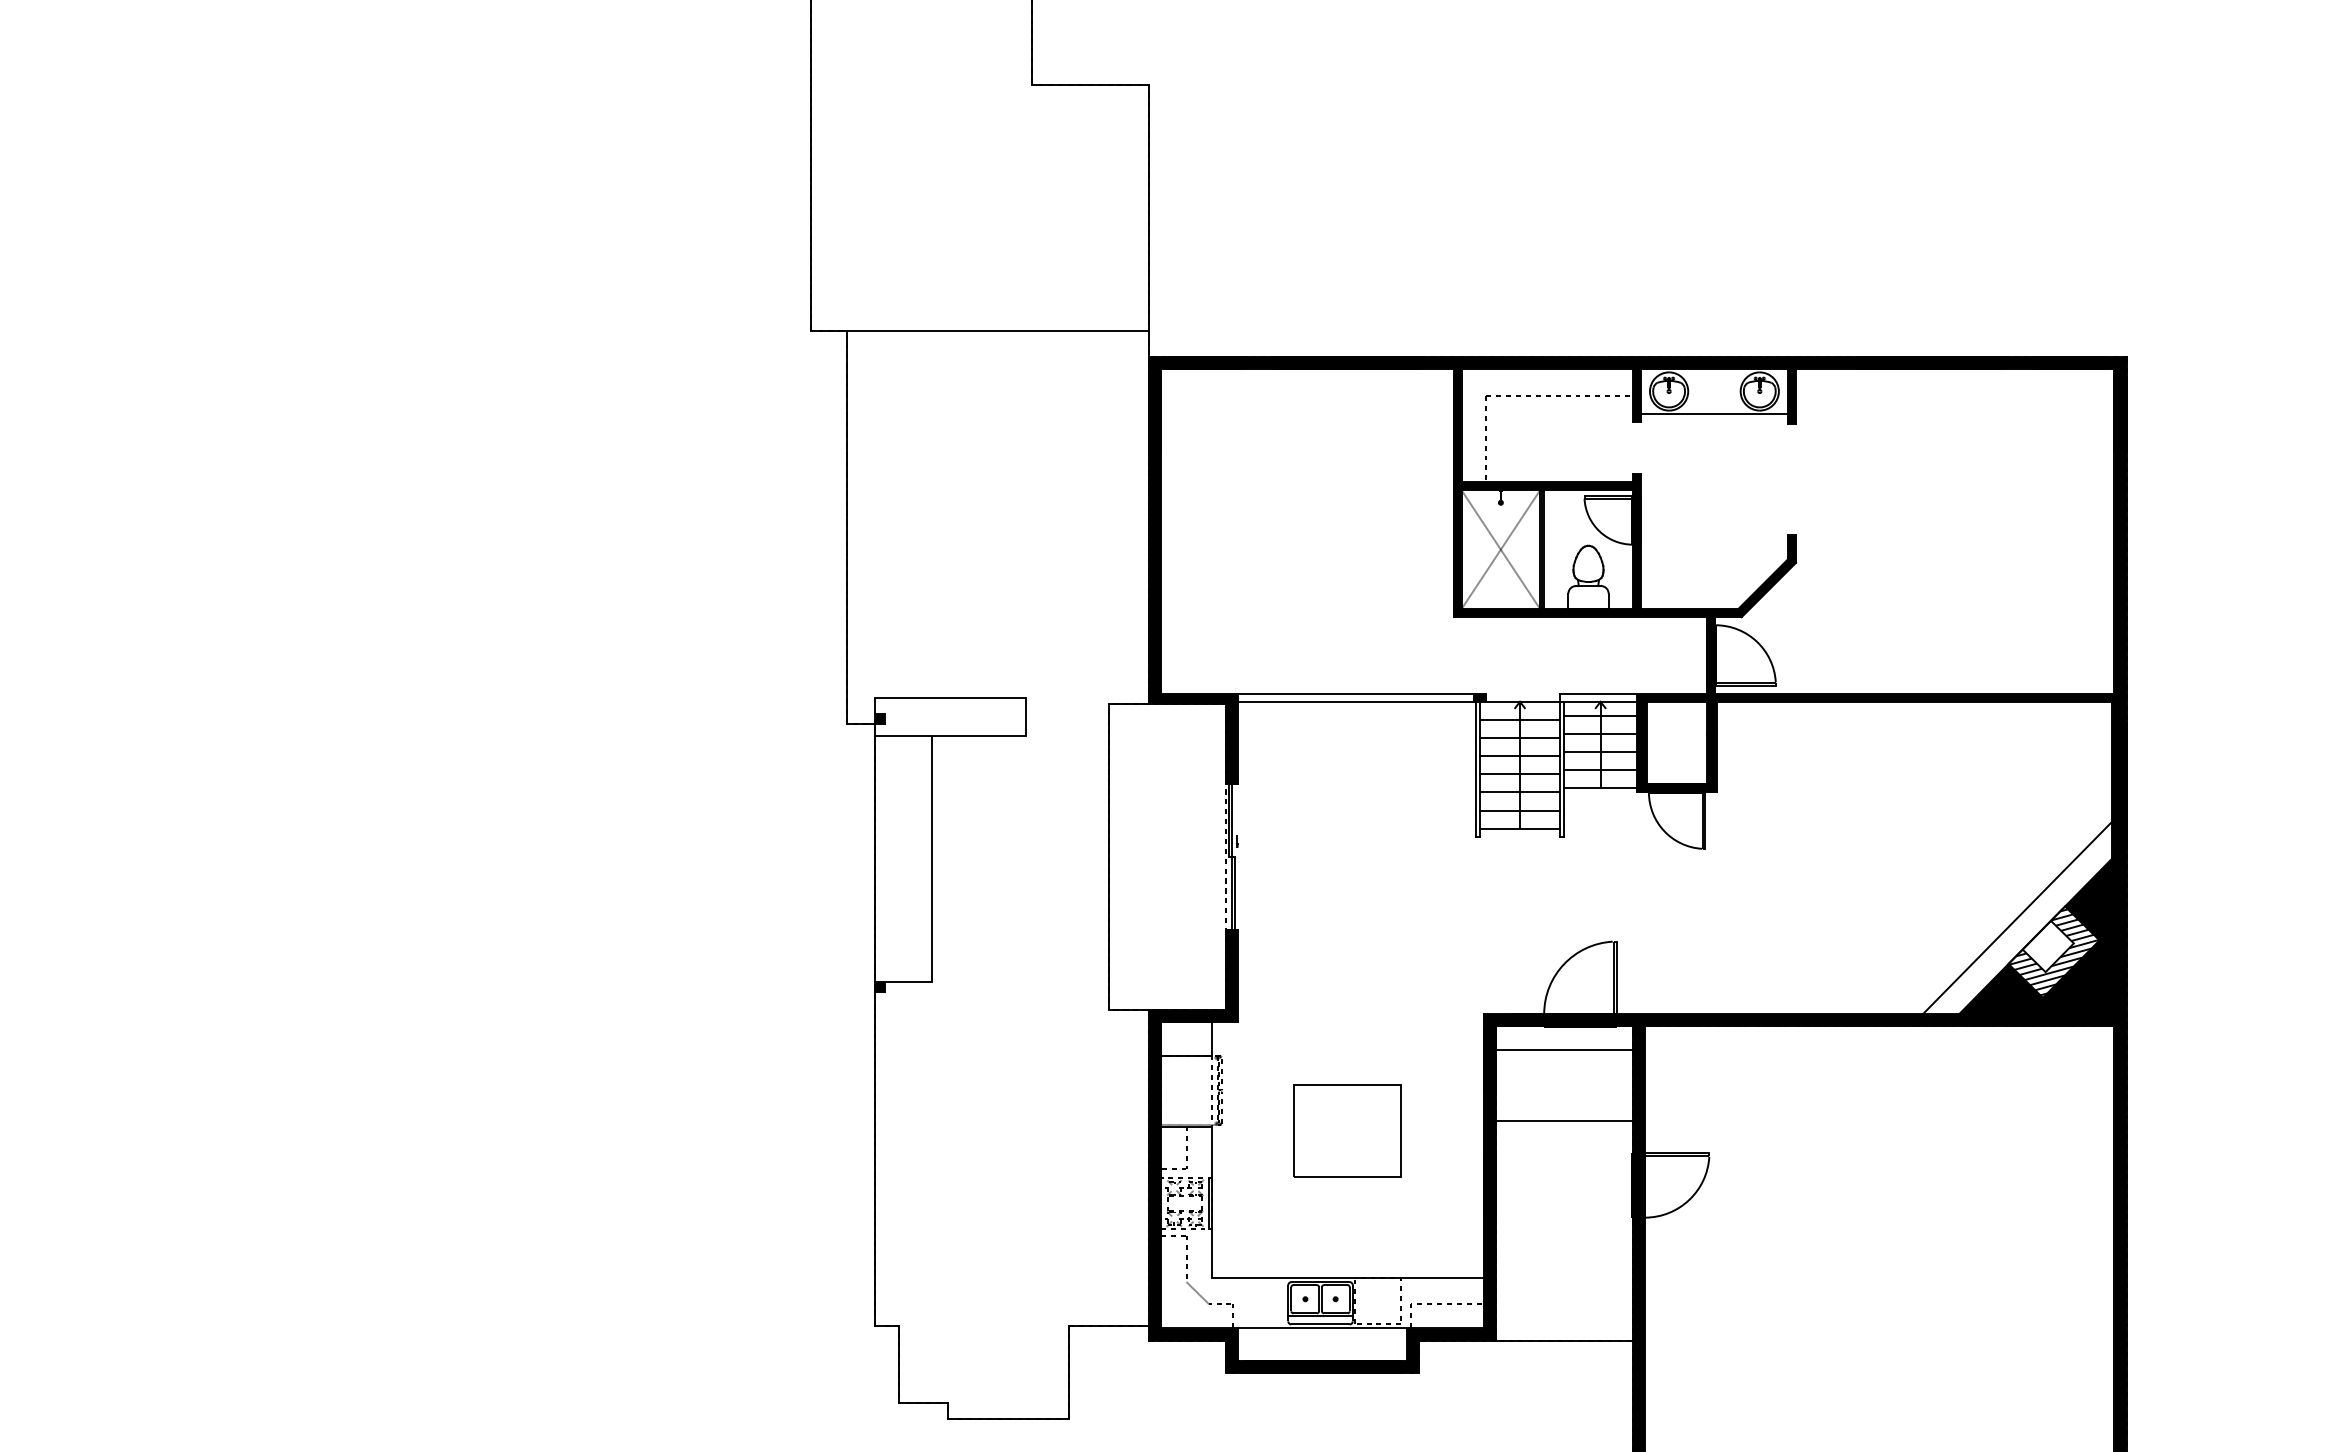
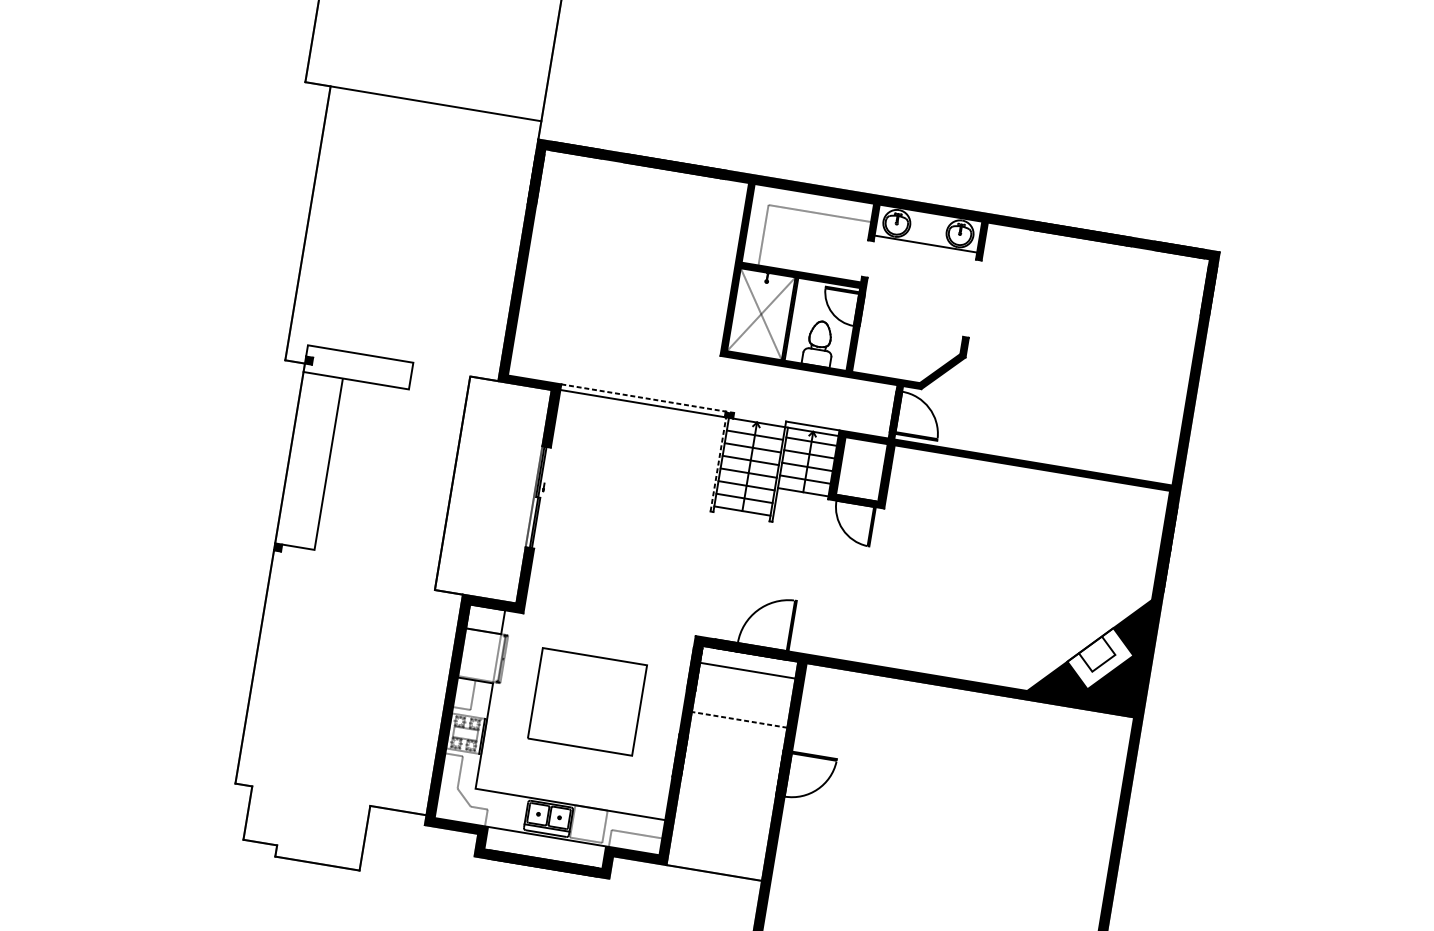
line: (1361, 693) -> (647, 398), solid -> dashed
line: (1475, 769) -> (718, 464), solid -> dashed
line: (2017, 917) -> (1079, 630), removed
hatch: (2054, 952) -> (1100, 659), removed
line: (1564, 1120) -> (739, 719), solid -> dashed
part: (1347, 1130) -> (587, 701), size x1.4

